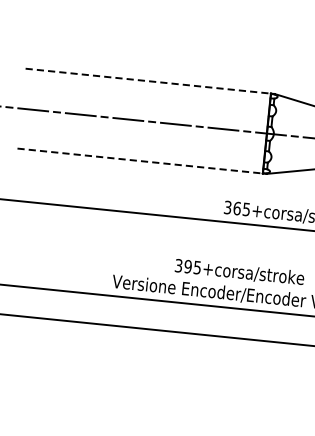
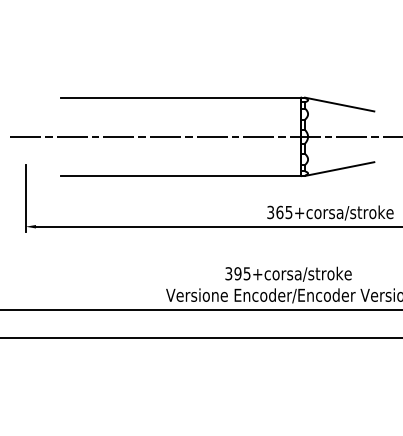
line: (148, 81) -> (181, 97), dashed -> solid
line: (140, 160) -> (181, 175), dashed -> solid

